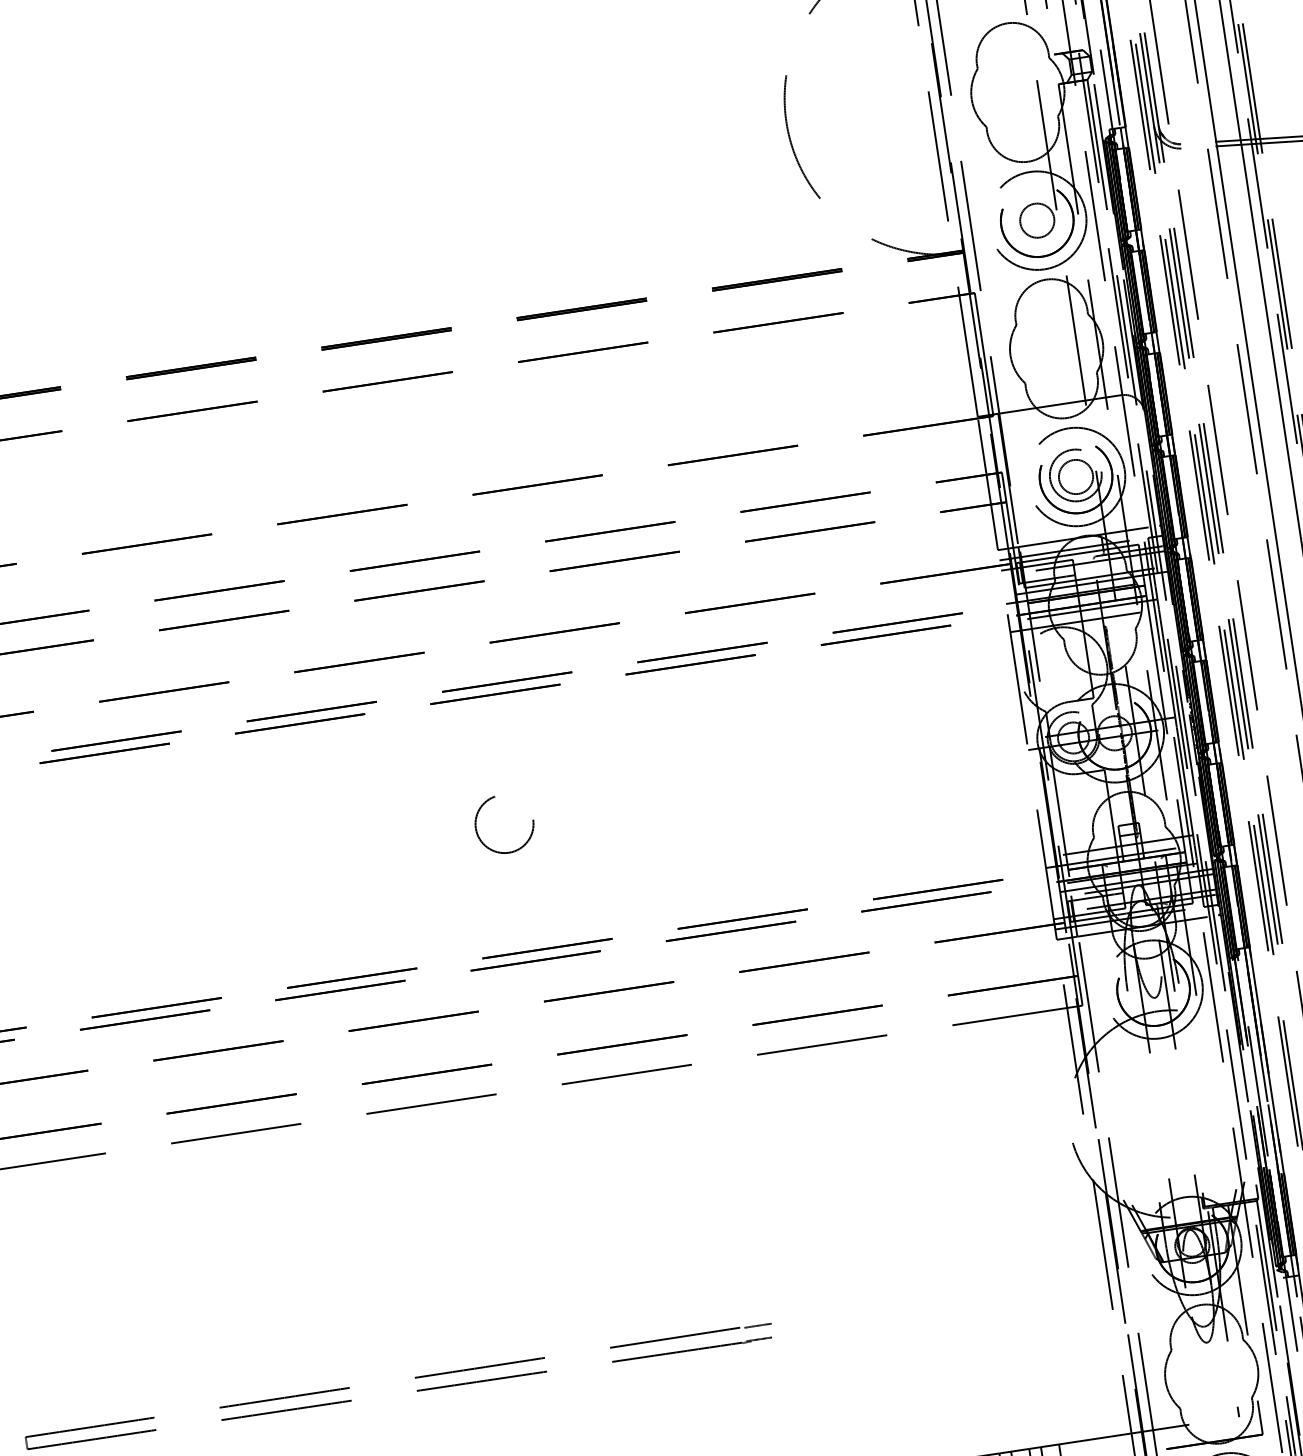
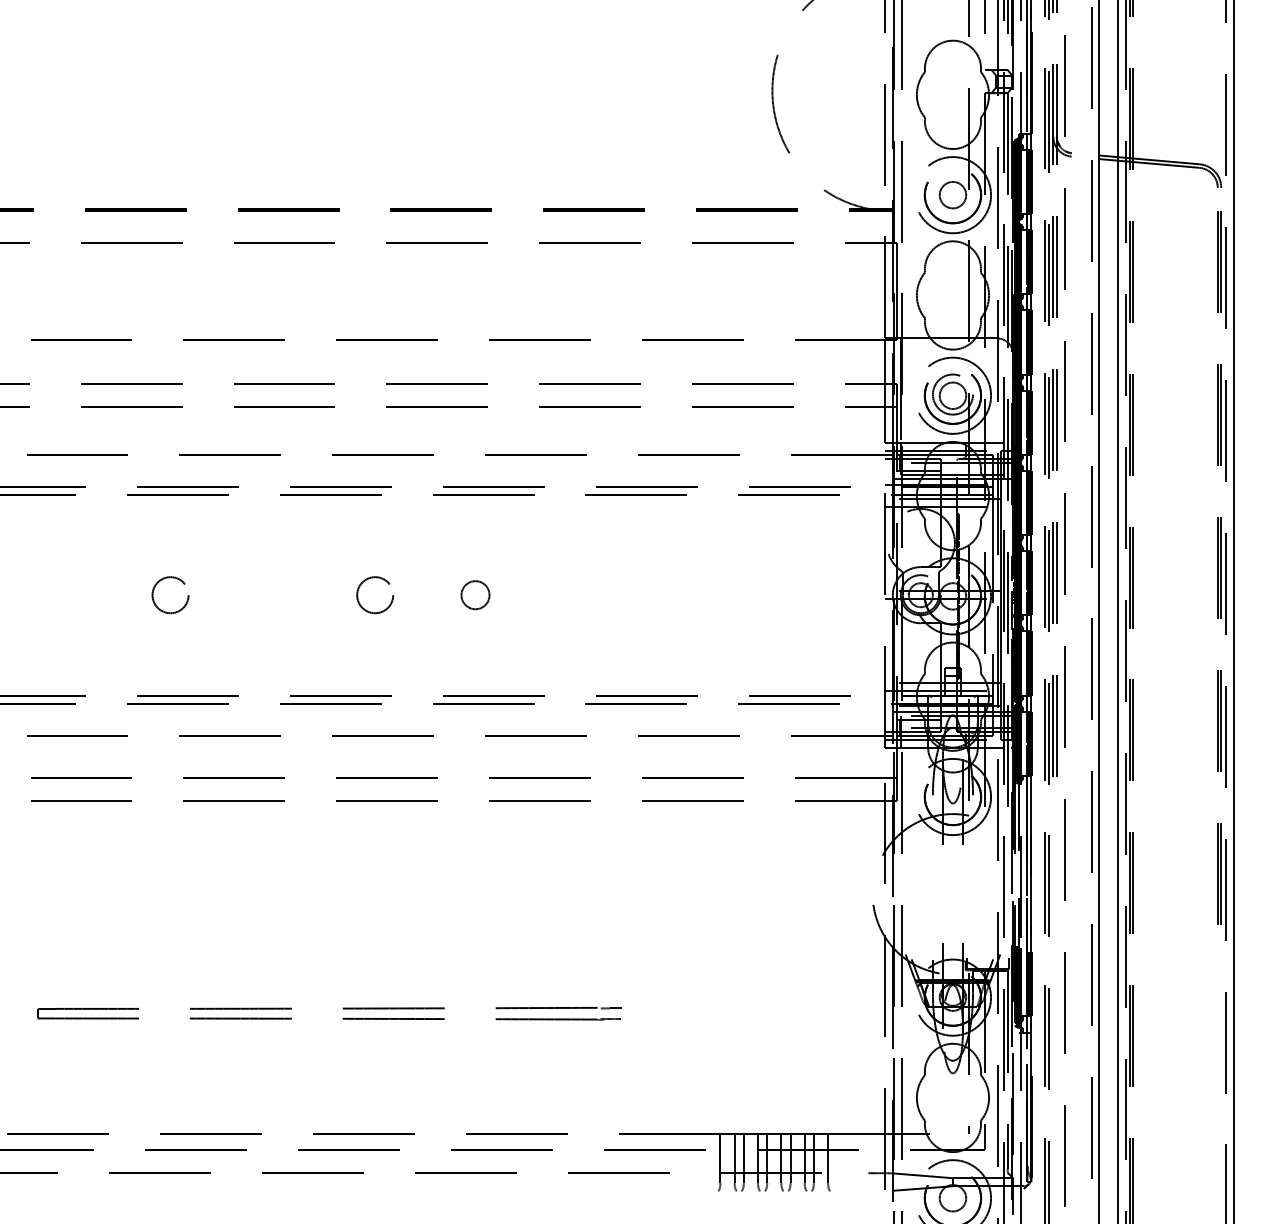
circle: (504, 824) -> (475, 595), size x0.62
circle: (376, 843) -> (375, 595), added
circle: (114, 883) -> (170, 595), added

